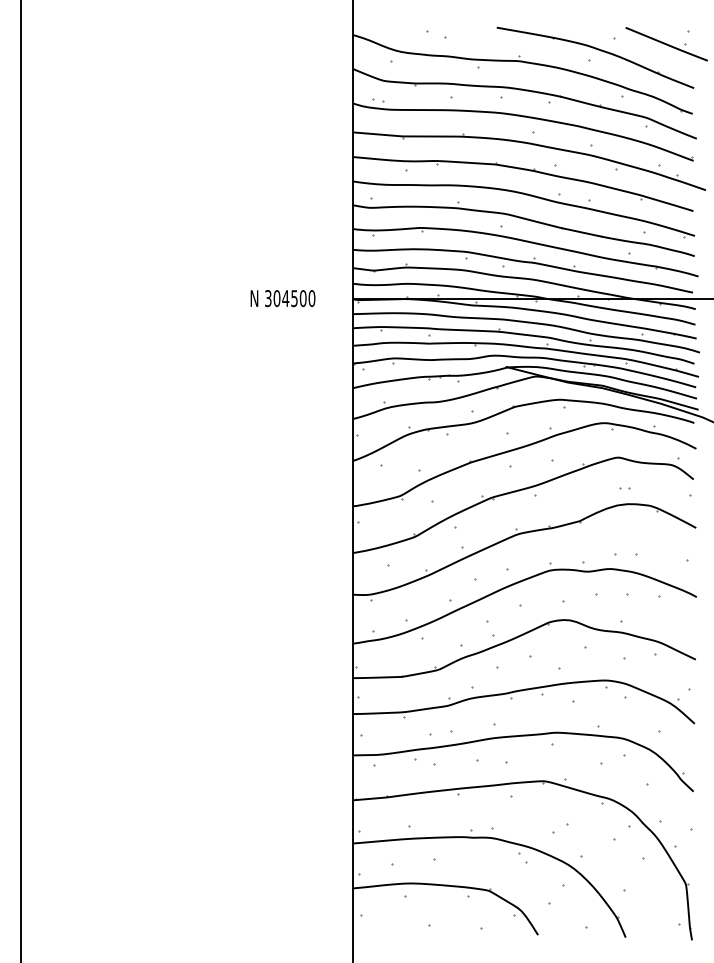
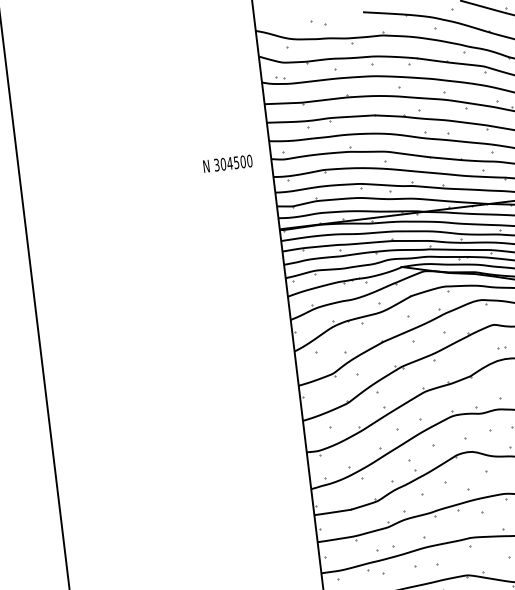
text: (282, 298) -> (227, 163), moved

